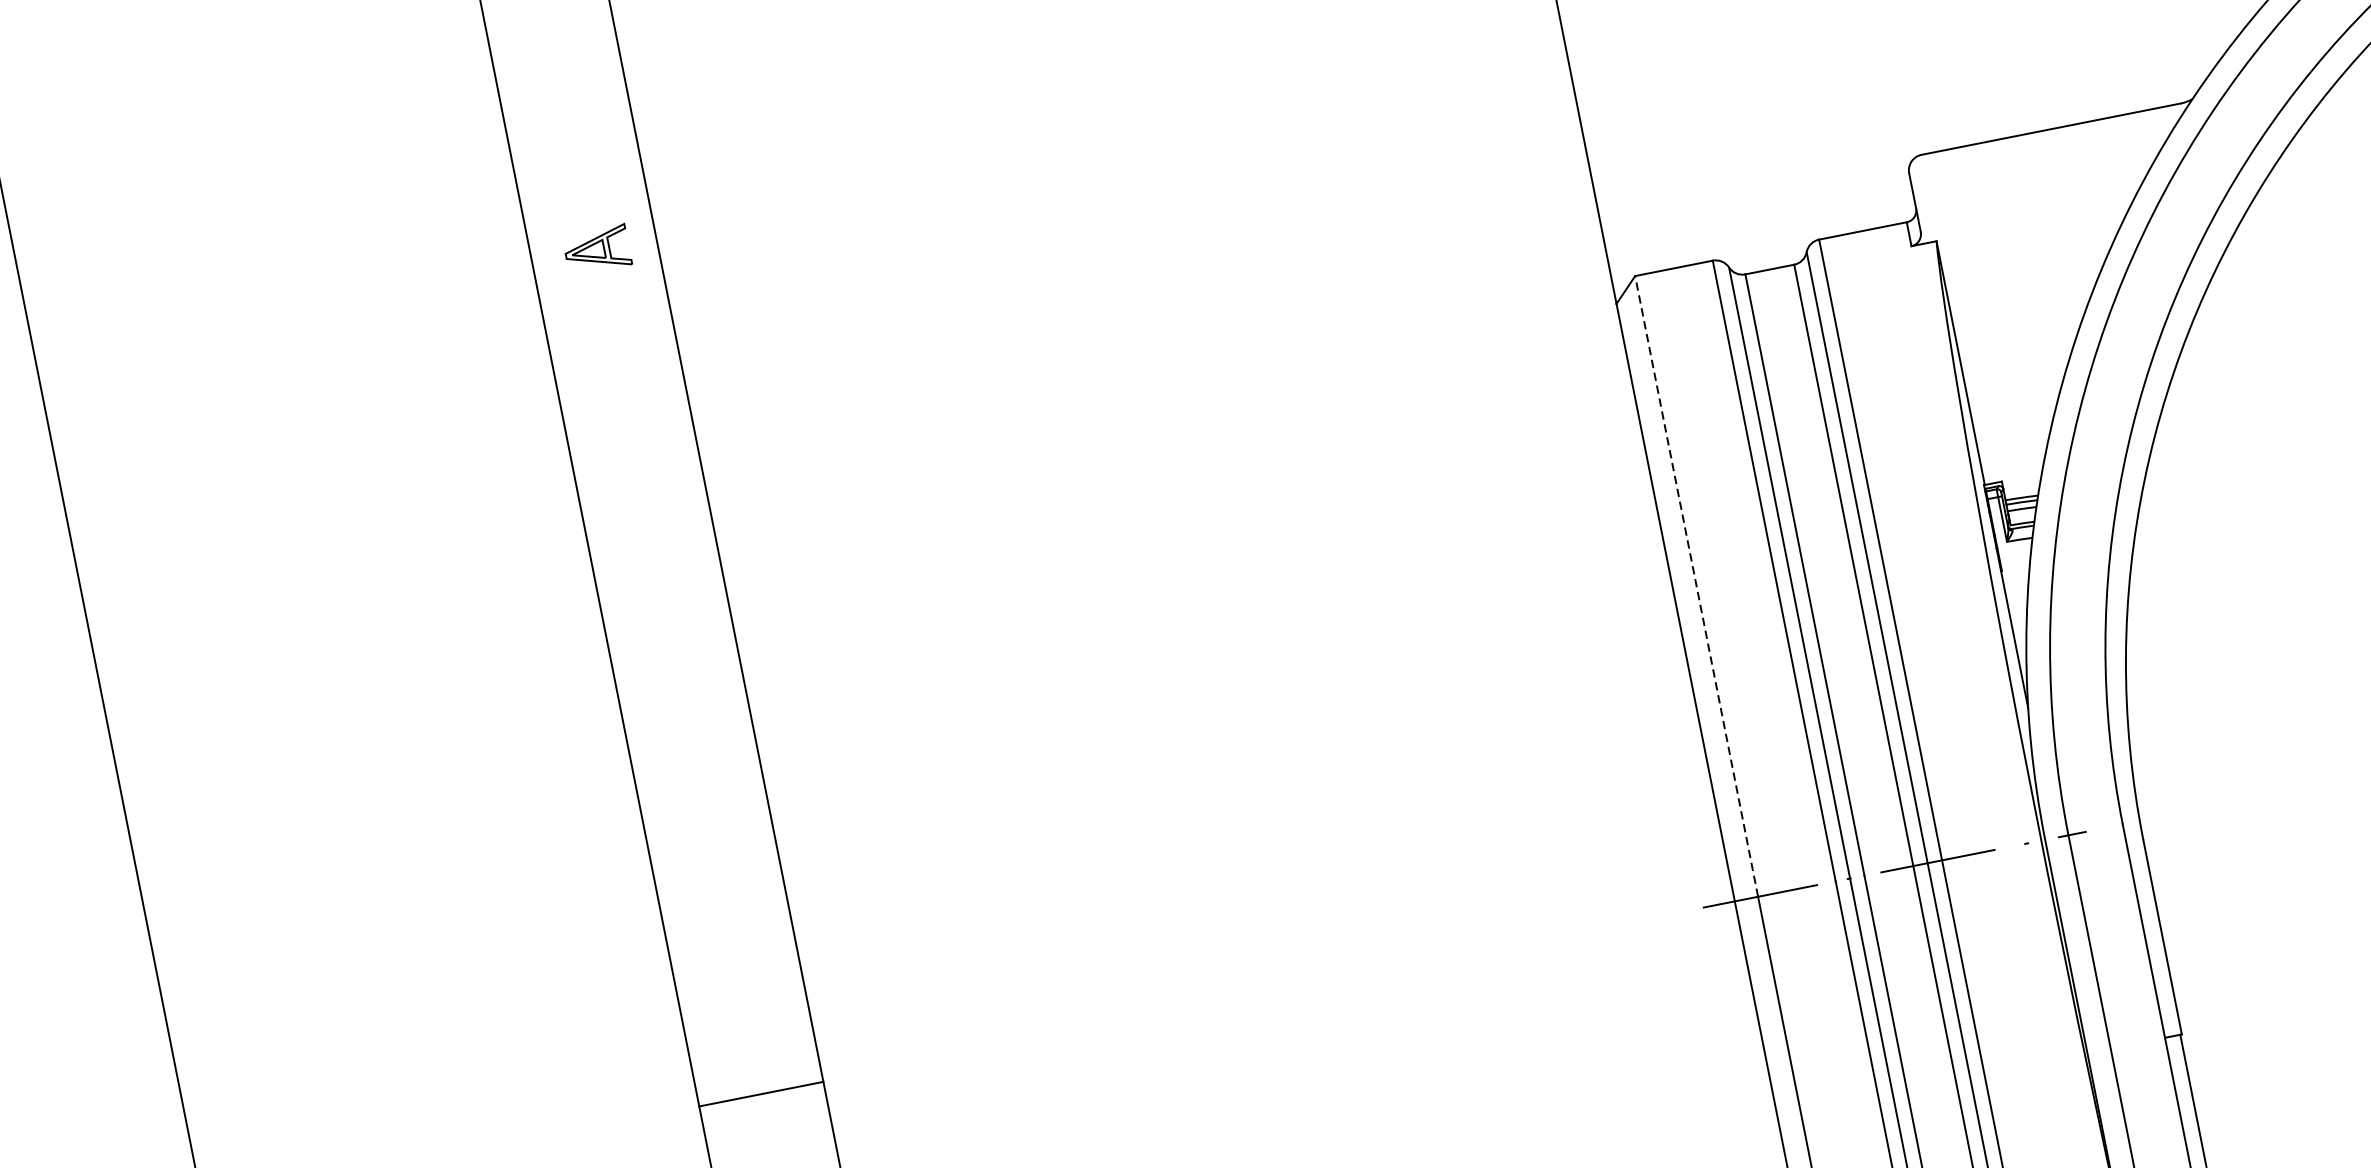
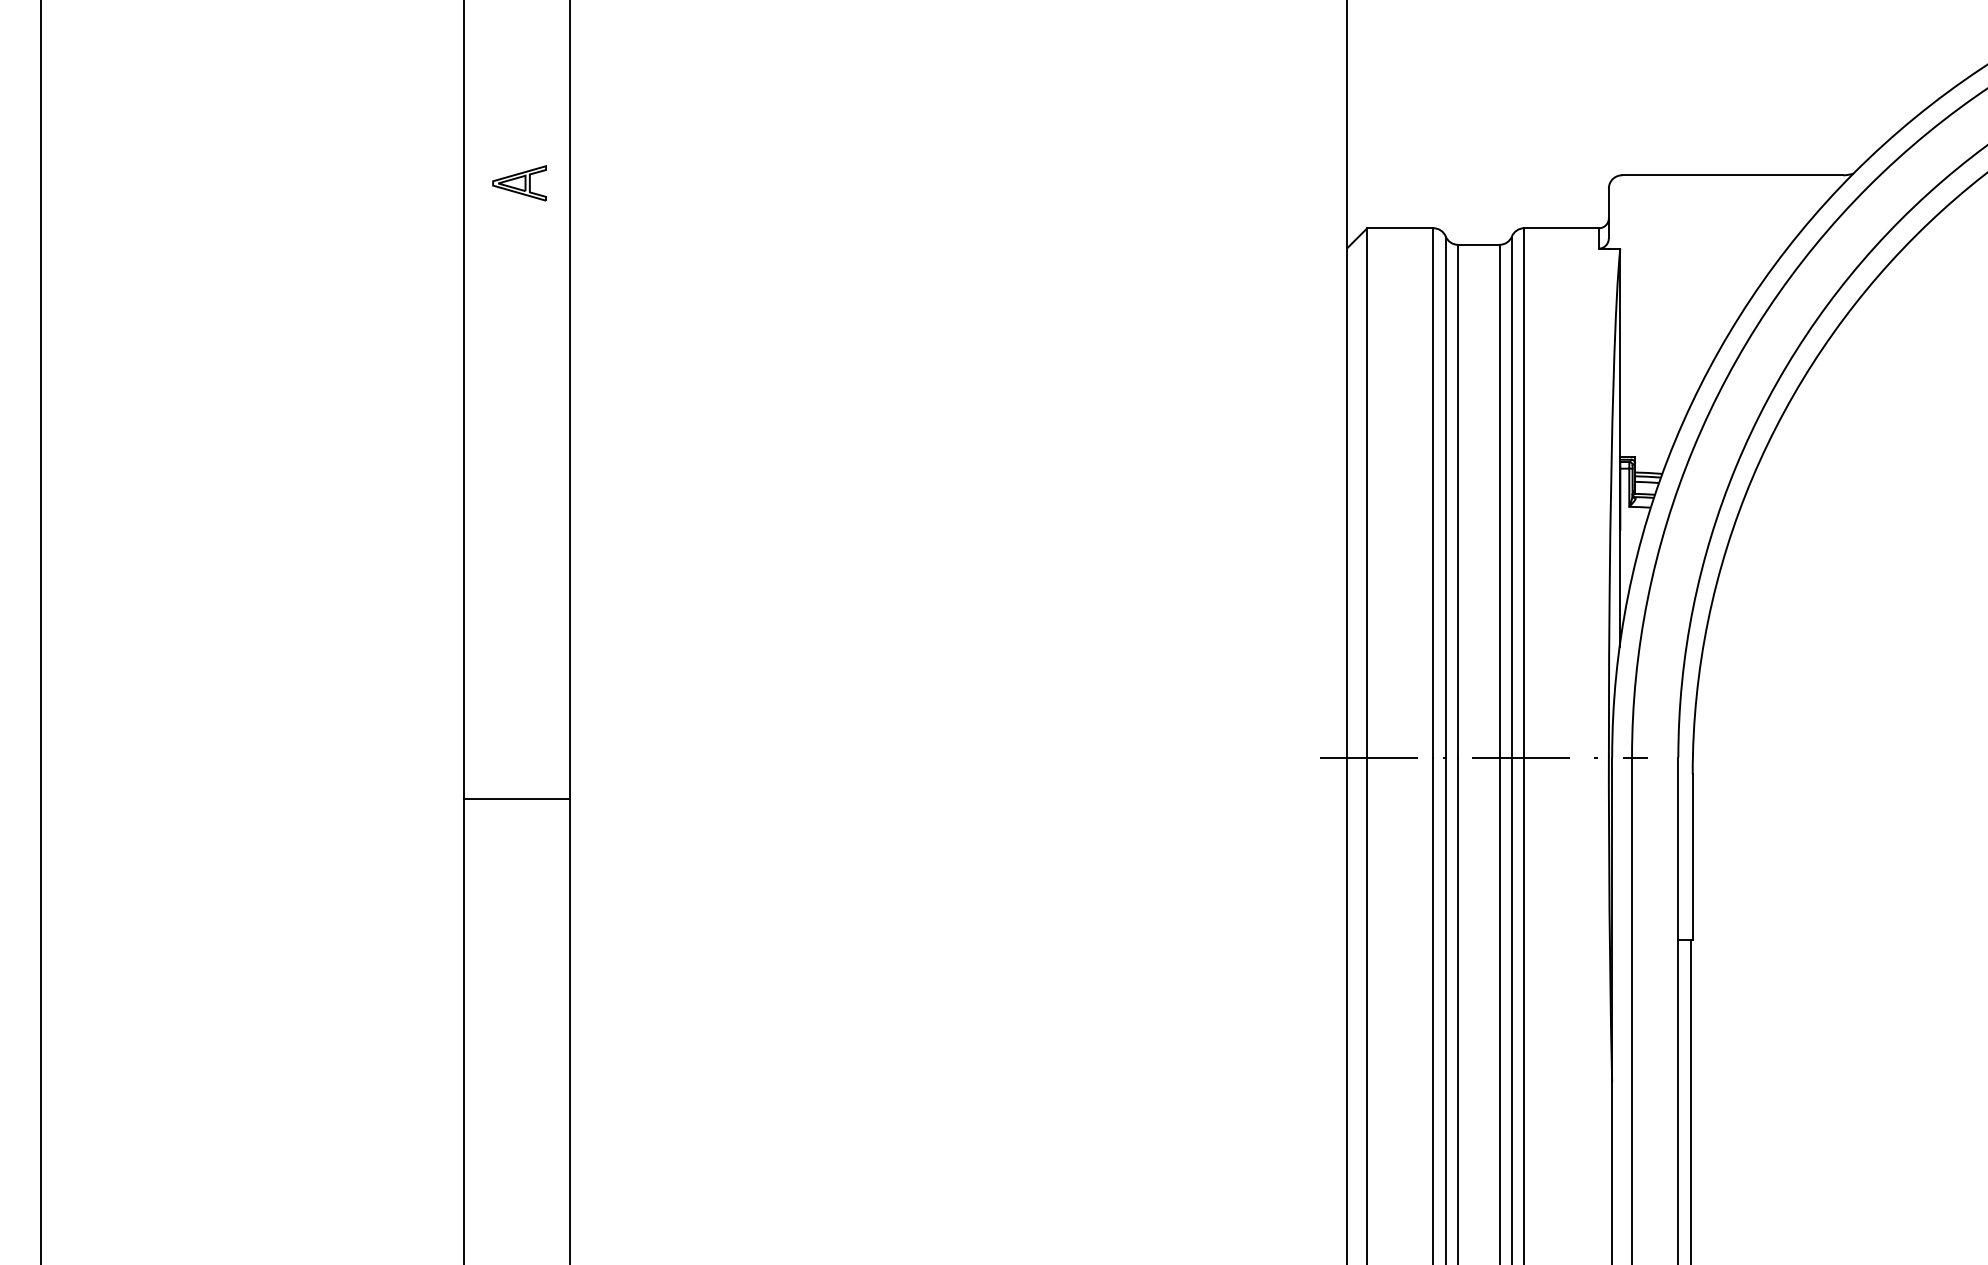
part: (597, 250) -> (519, 183), moved
line: (1696, 585) -> (1367, 492), dashed -> solid
line: (761, 1093) -> (517, 798), moved

